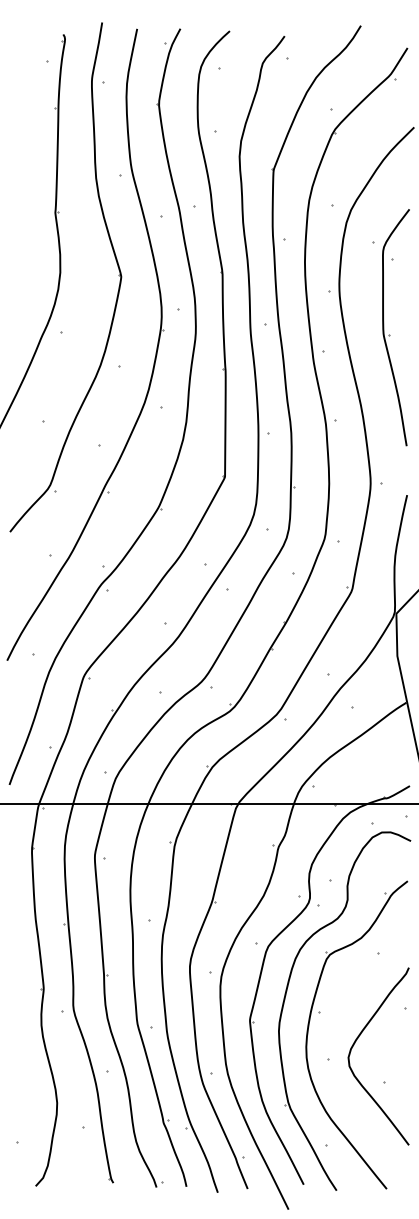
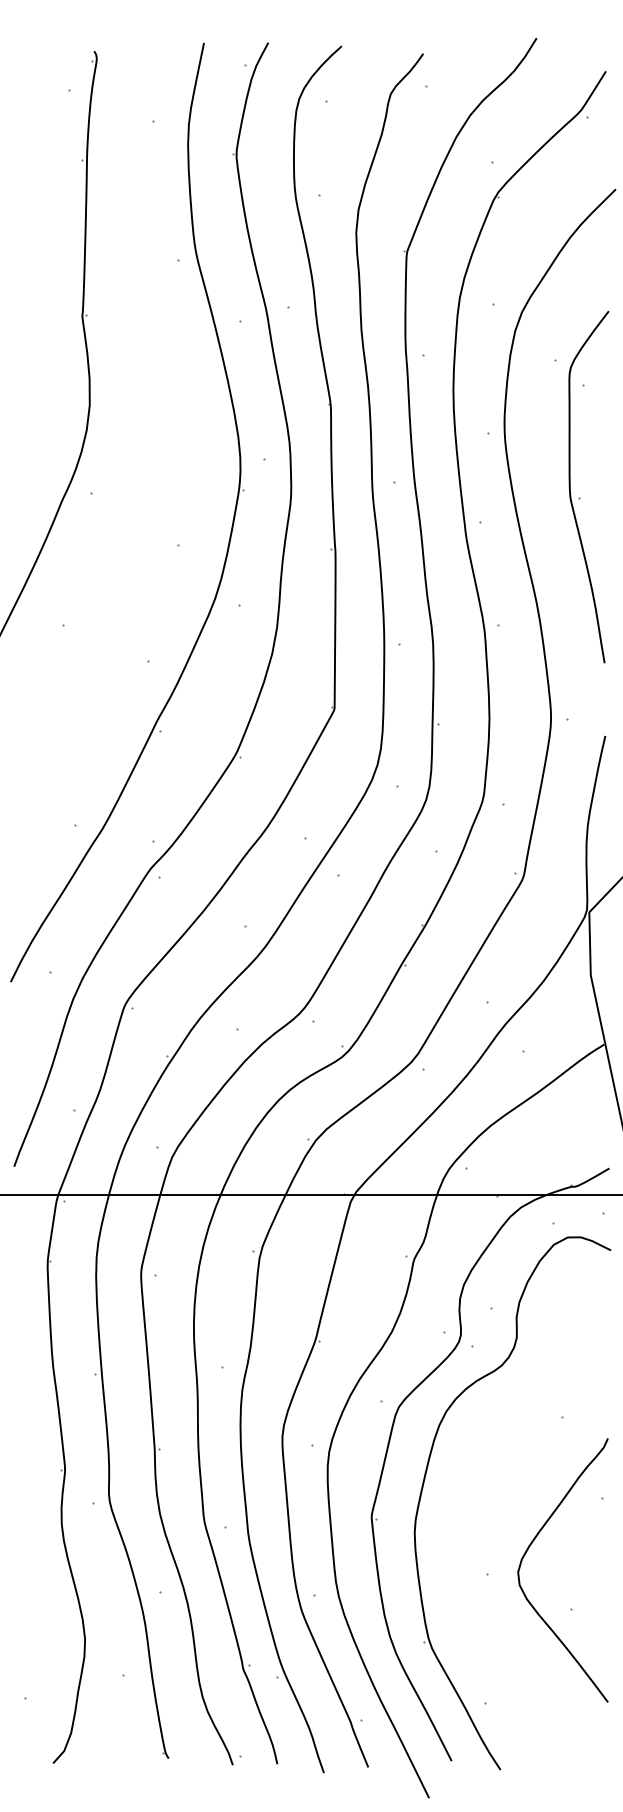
part: (115, 260) -> (171, 387), removed
part: (320, 1012) -> (476, 1505), removed

